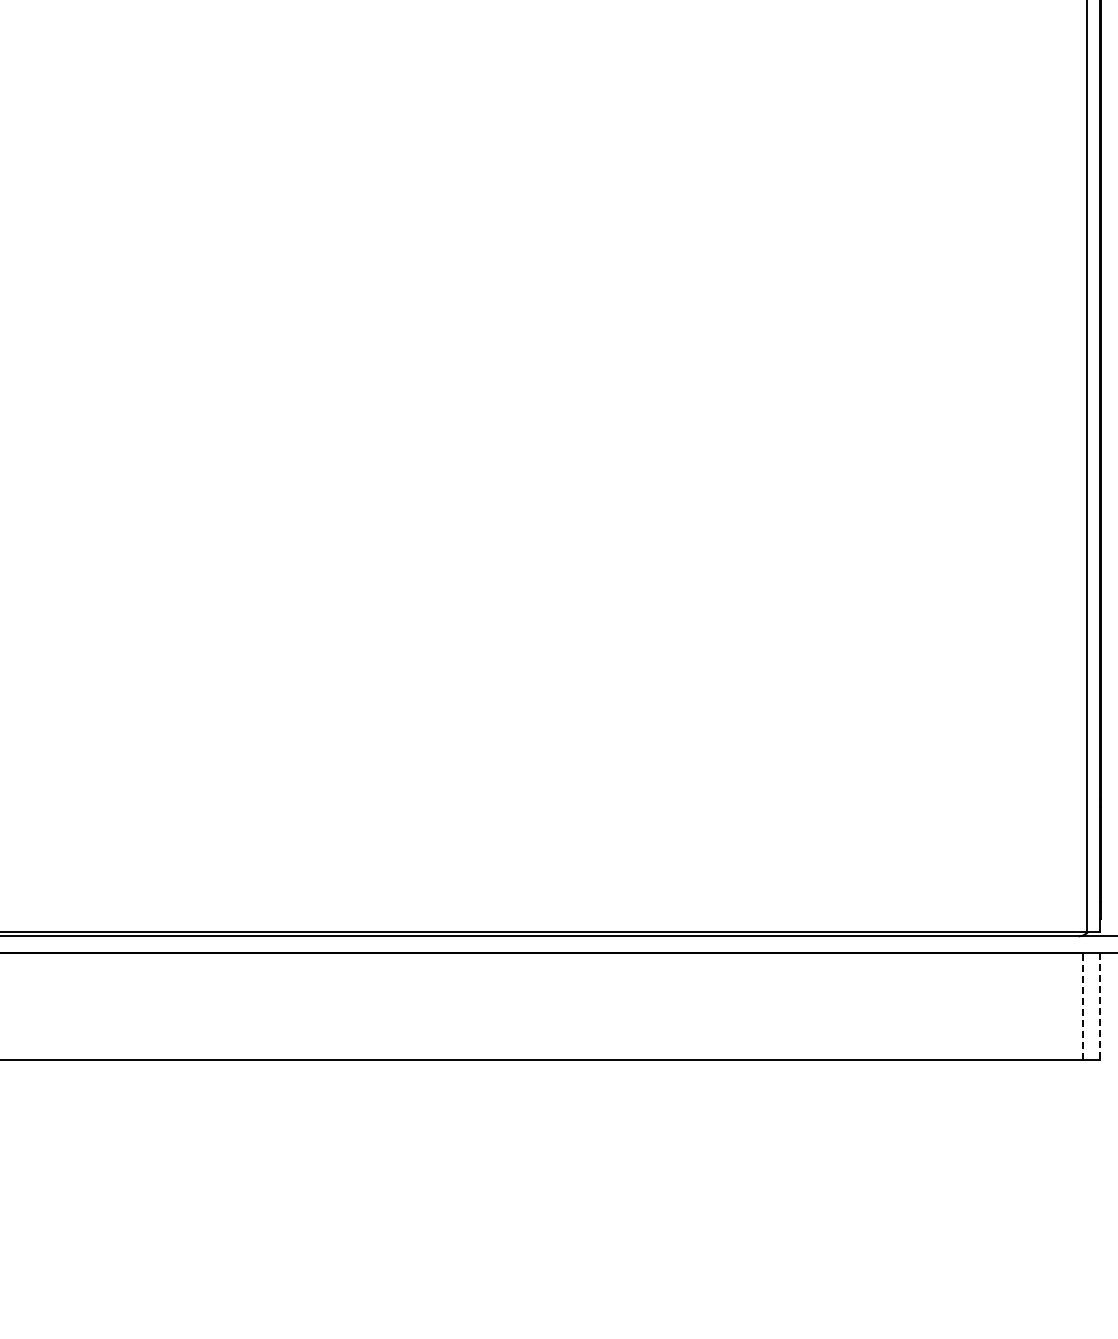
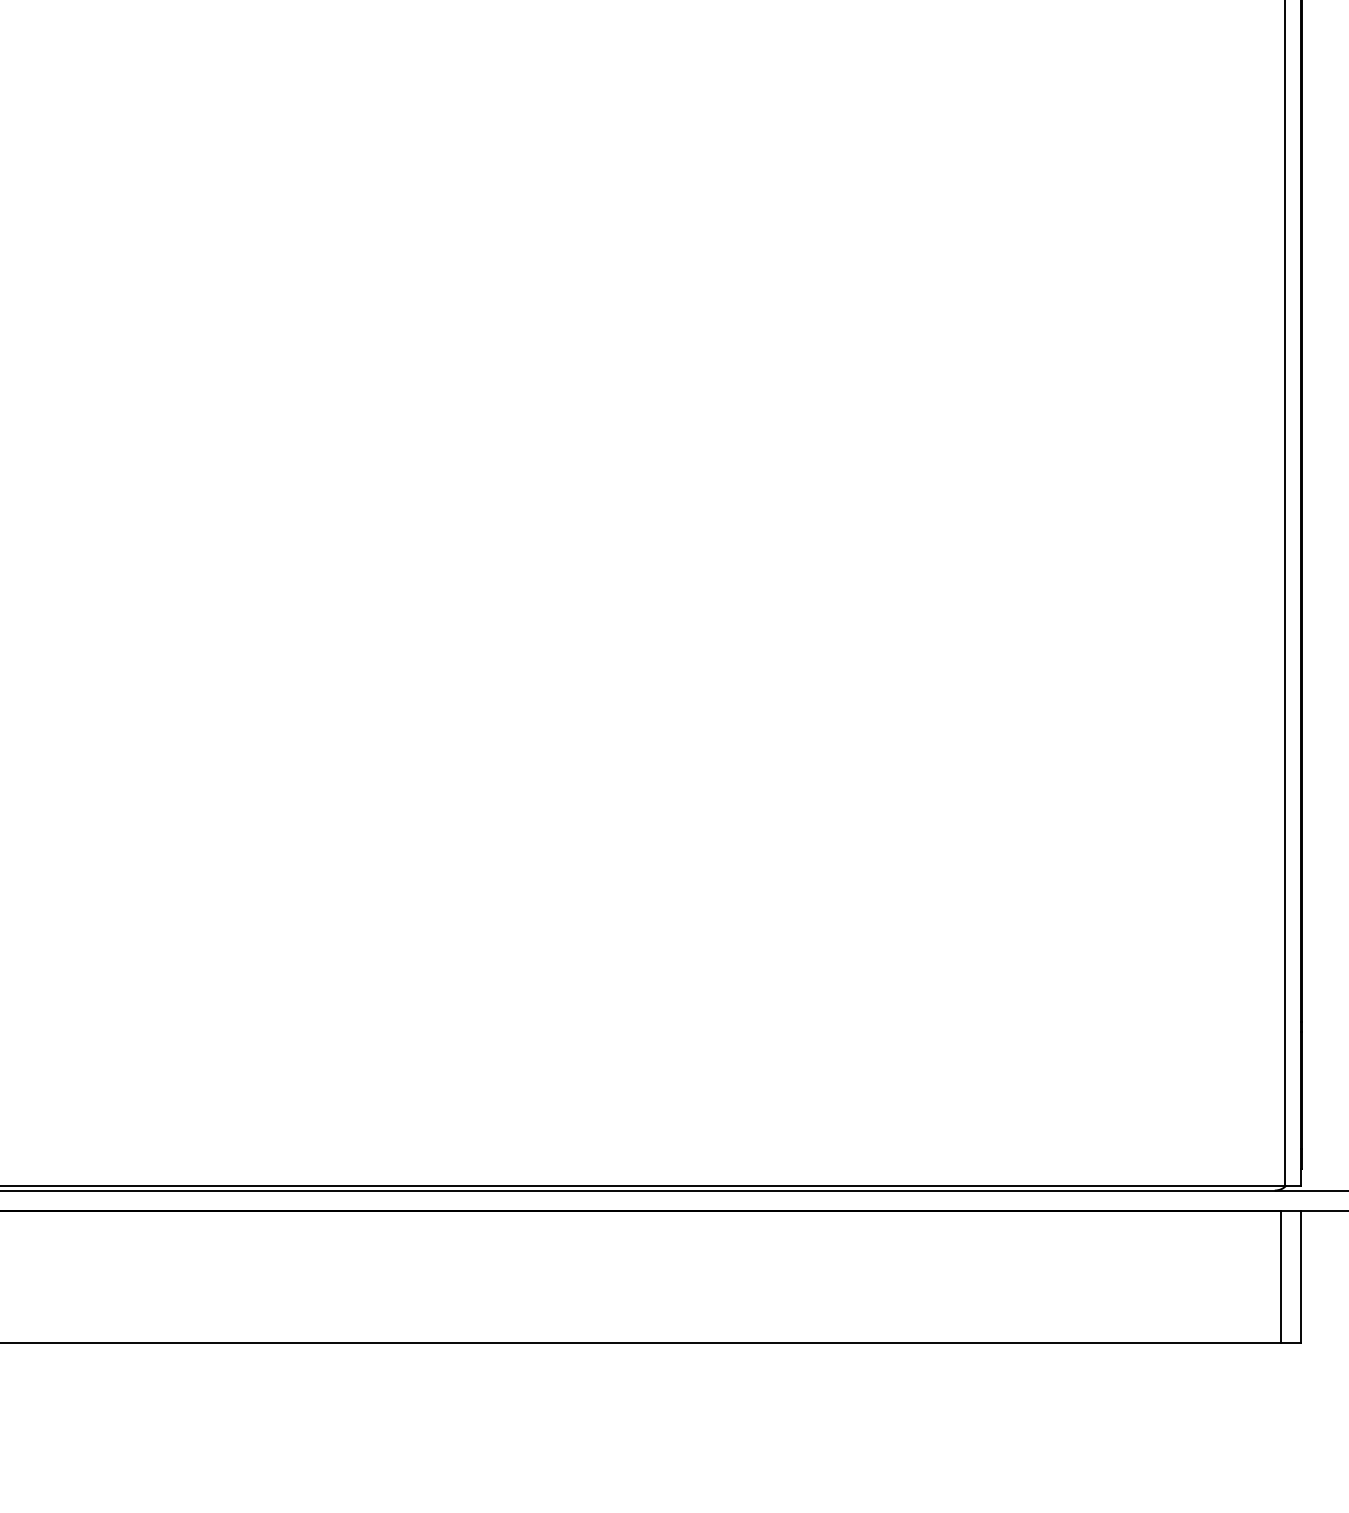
line: (1083, 1006) -> (1280, 1276), dashed -> solid
line: (1099, 1006) -> (1300, 1276), dashed -> solid

